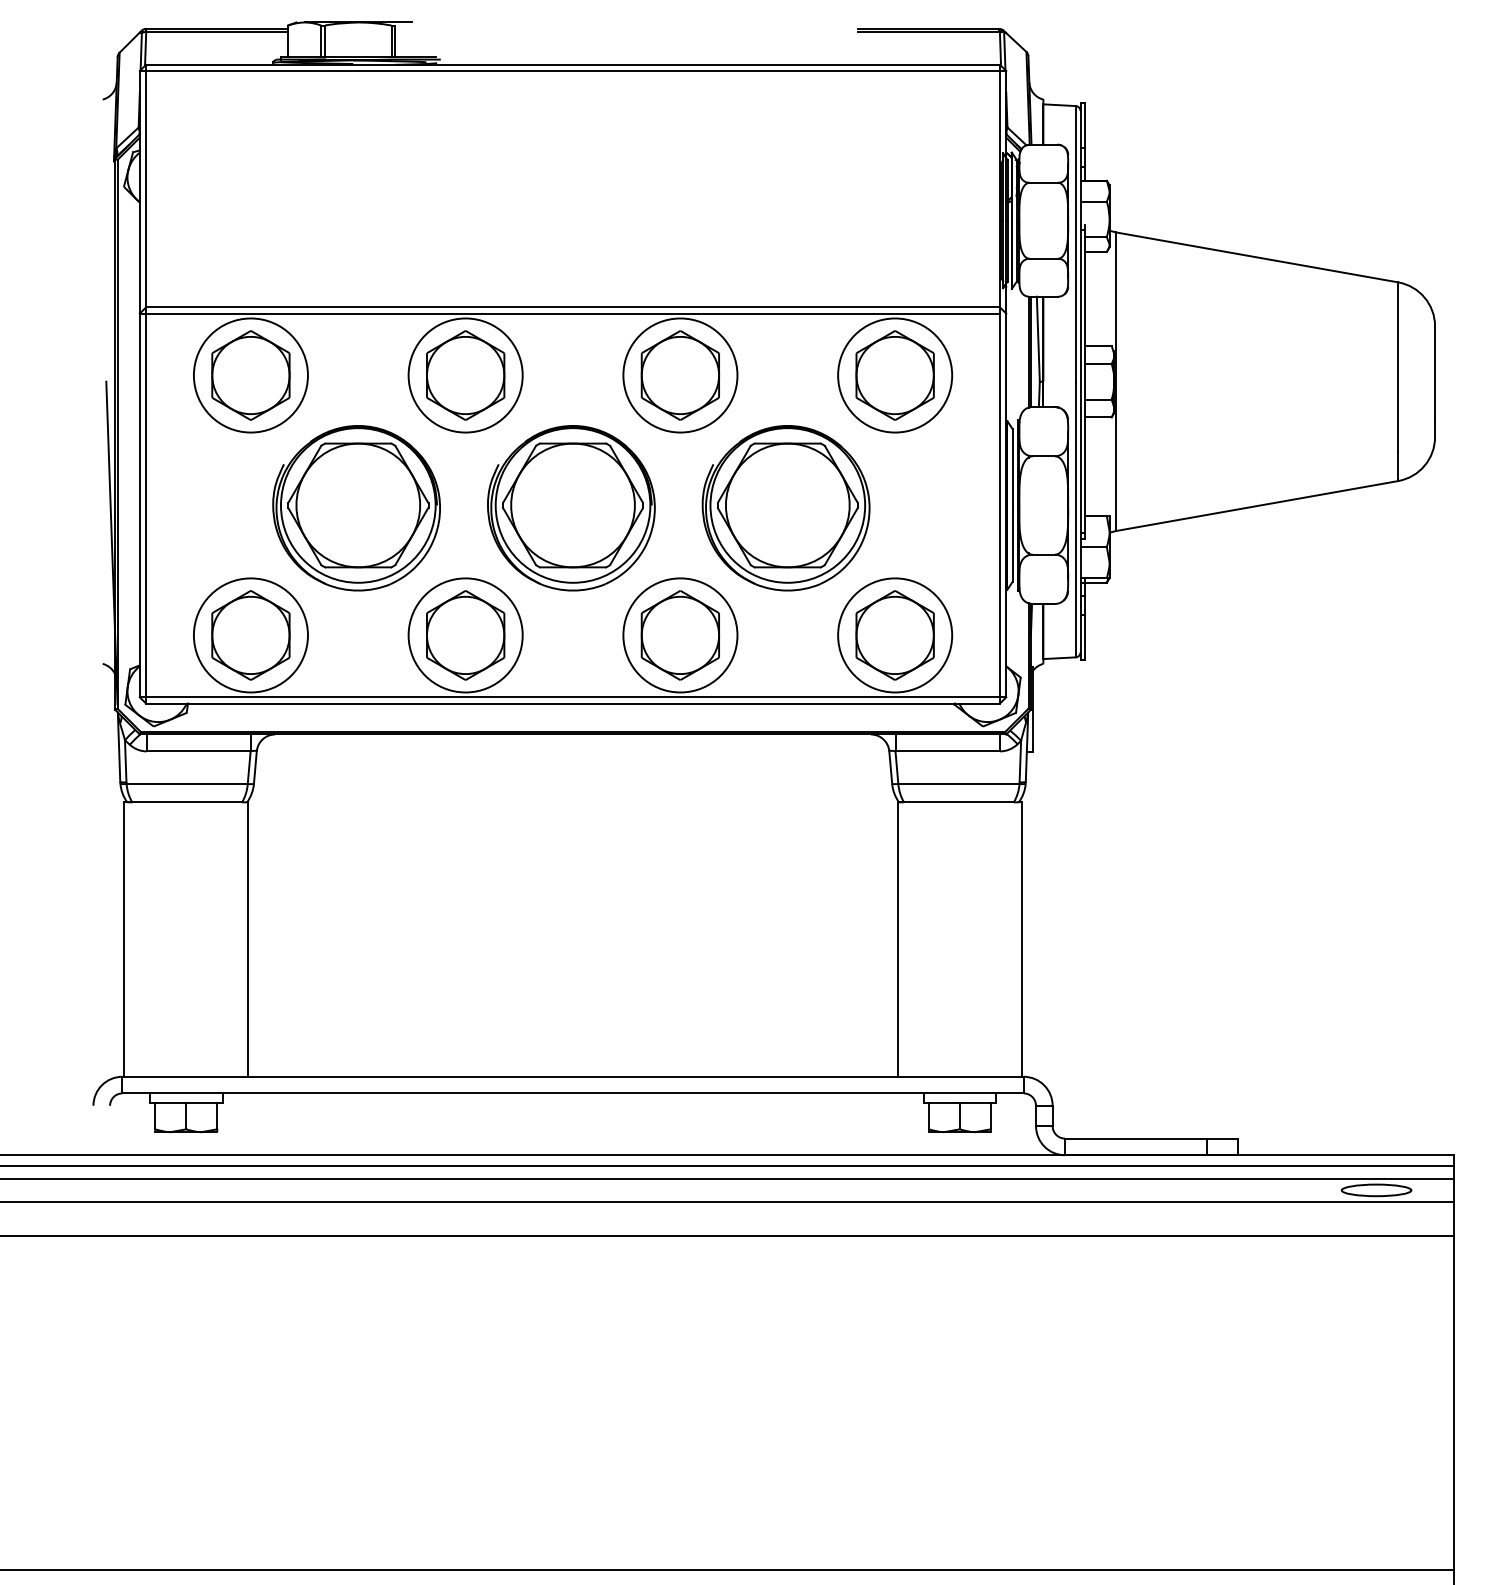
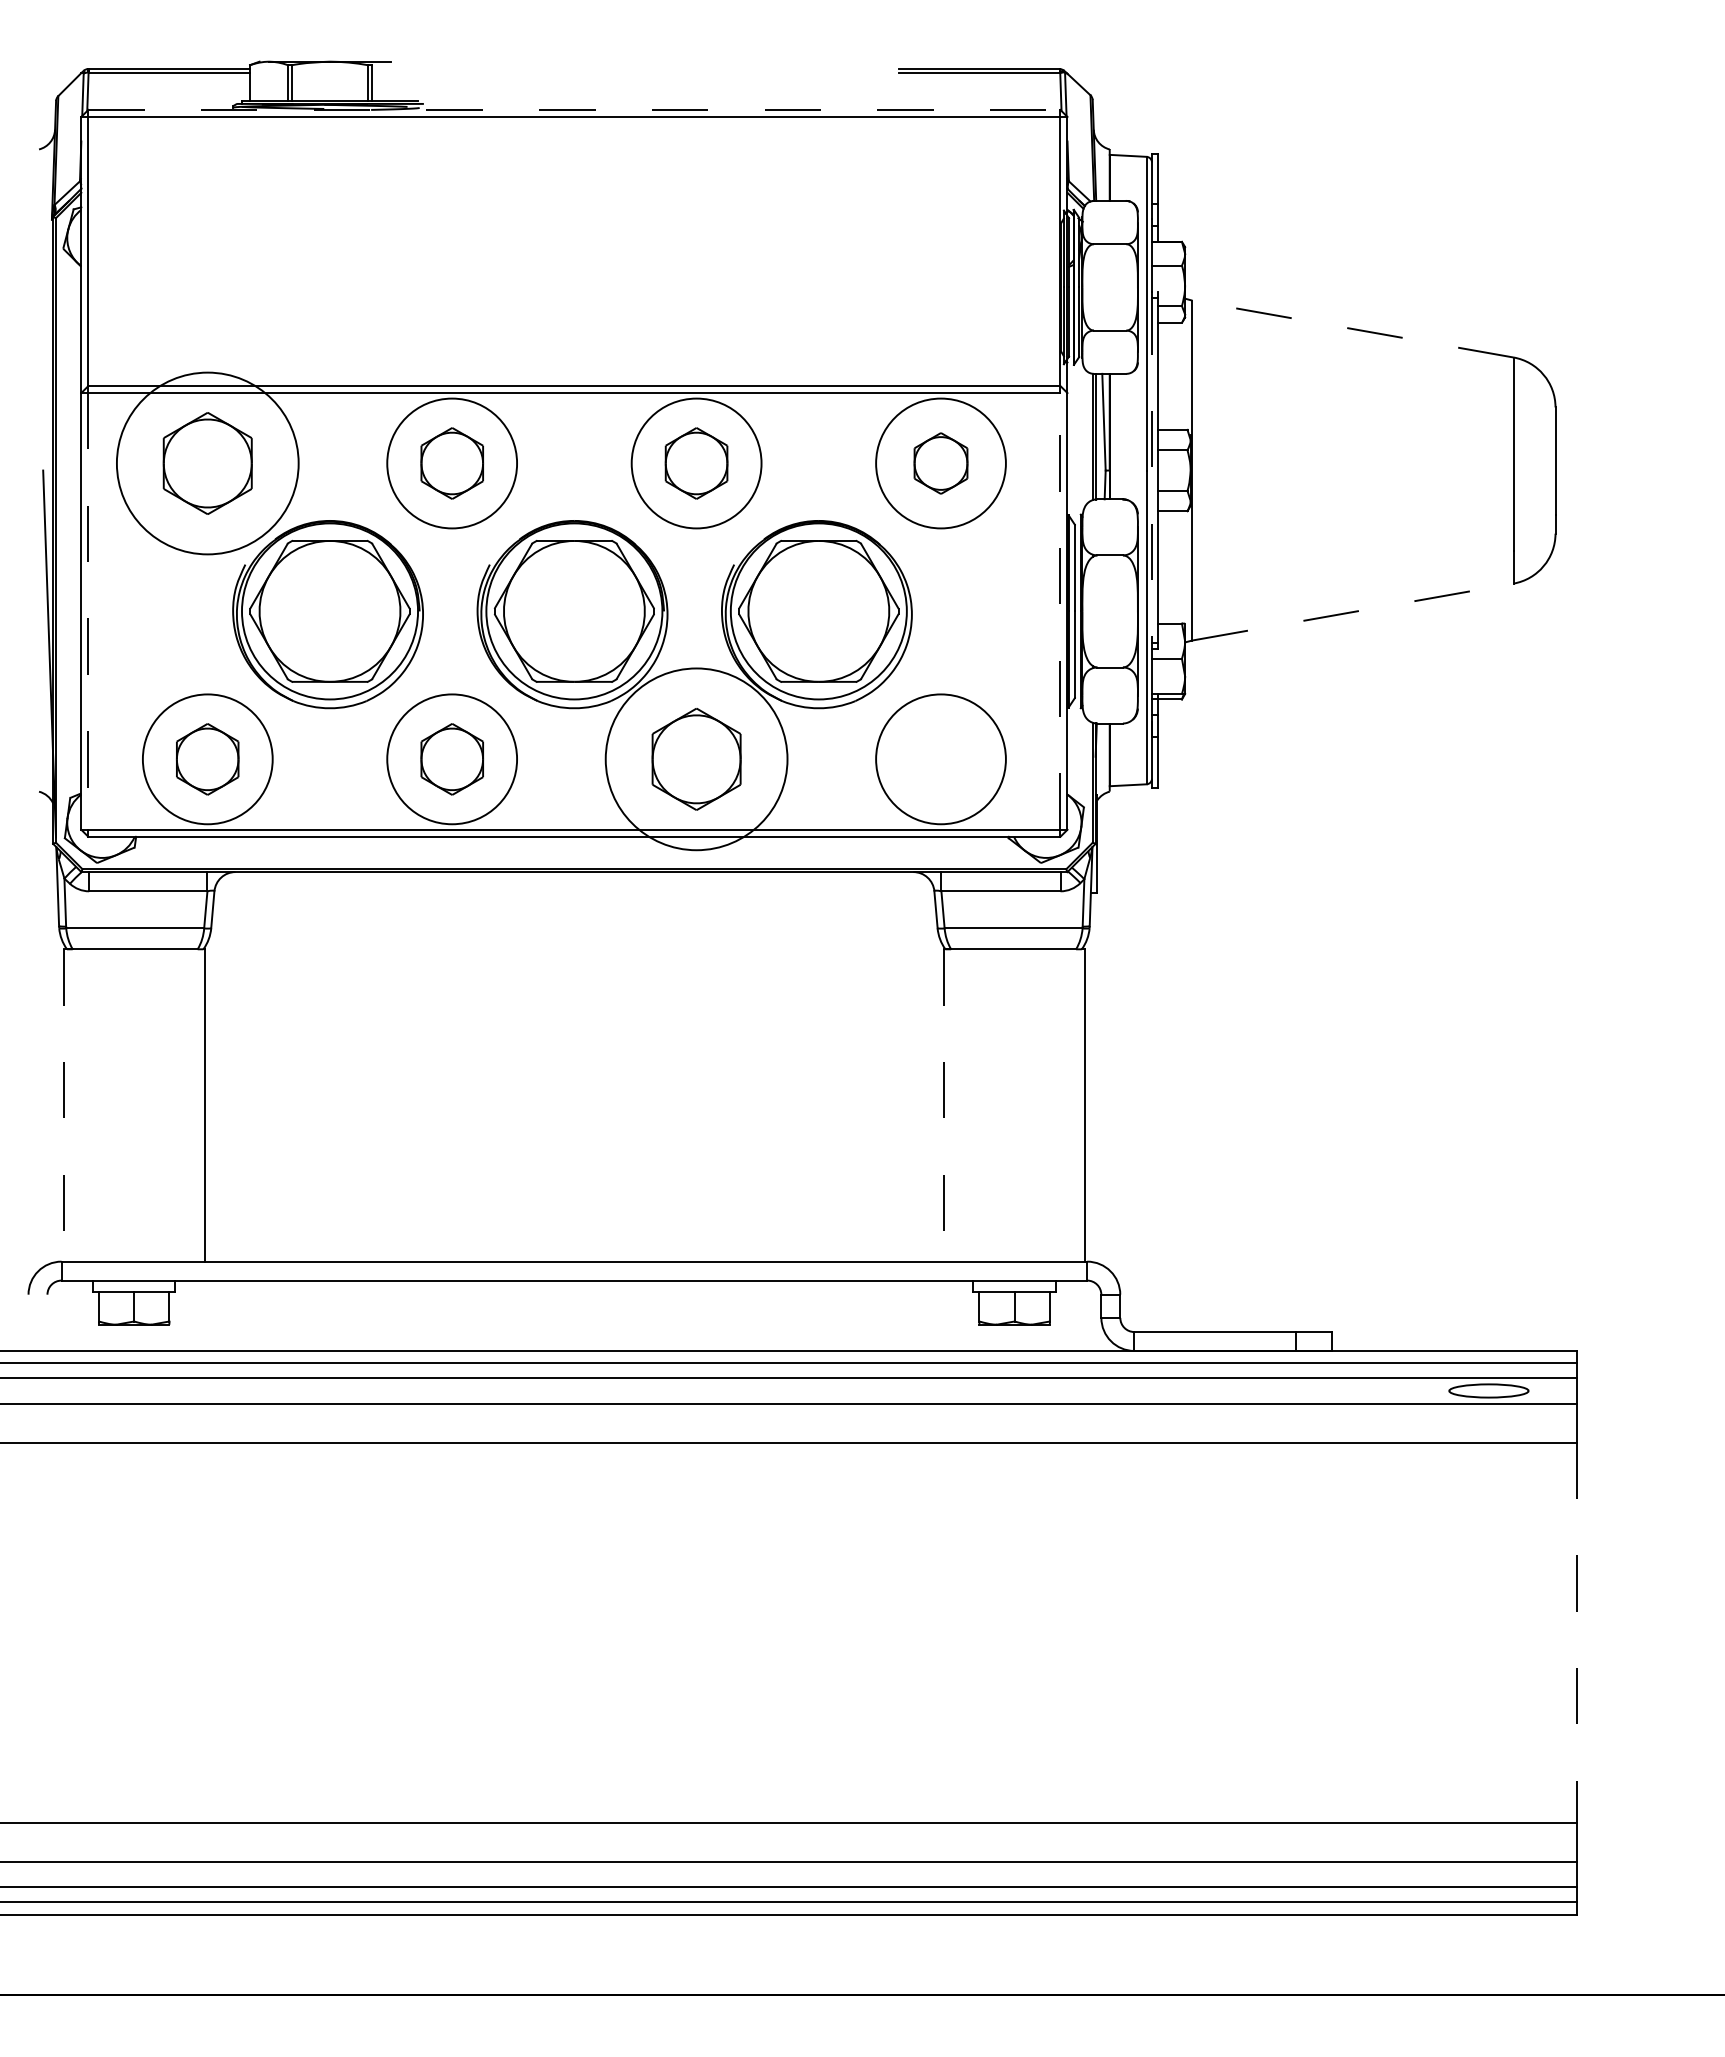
line: (573, 64) -> (574, 109), solid -> dashed
line: (1256, 257) -> (1352, 329), solid -> dashed
circle: (250, 375) -> (207, 463), size x1.4
part: (465, 375) -> (452, 463), size x0.7
part: (680, 375) -> (696, 463), size x0.7
part: (894, 375) -> (940, 463), size x0.6
line: (1080, 382) -> (1152, 471), solid -> dashed
line: (1000, 504) -> (1060, 610), solid -> dashed
line: (146, 505) -> (88, 611), solid -> dashed
line: (1257, 505) -> (1353, 611), solid -> dashed
part: (250, 635) -> (207, 759), size x0.7
part: (465, 635) -> (452, 759), size x0.7
circle: (680, 635) -> (696, 759), size x1.4
part: (894, 635) -> (940, 759), removed
line: (124, 939) -> (63, 1105), solid -> dashed
line: (898, 939) -> (944, 1105), solid -> dashed
line: (1454, 1403) -> (1577, 1633), solid -> dashed

